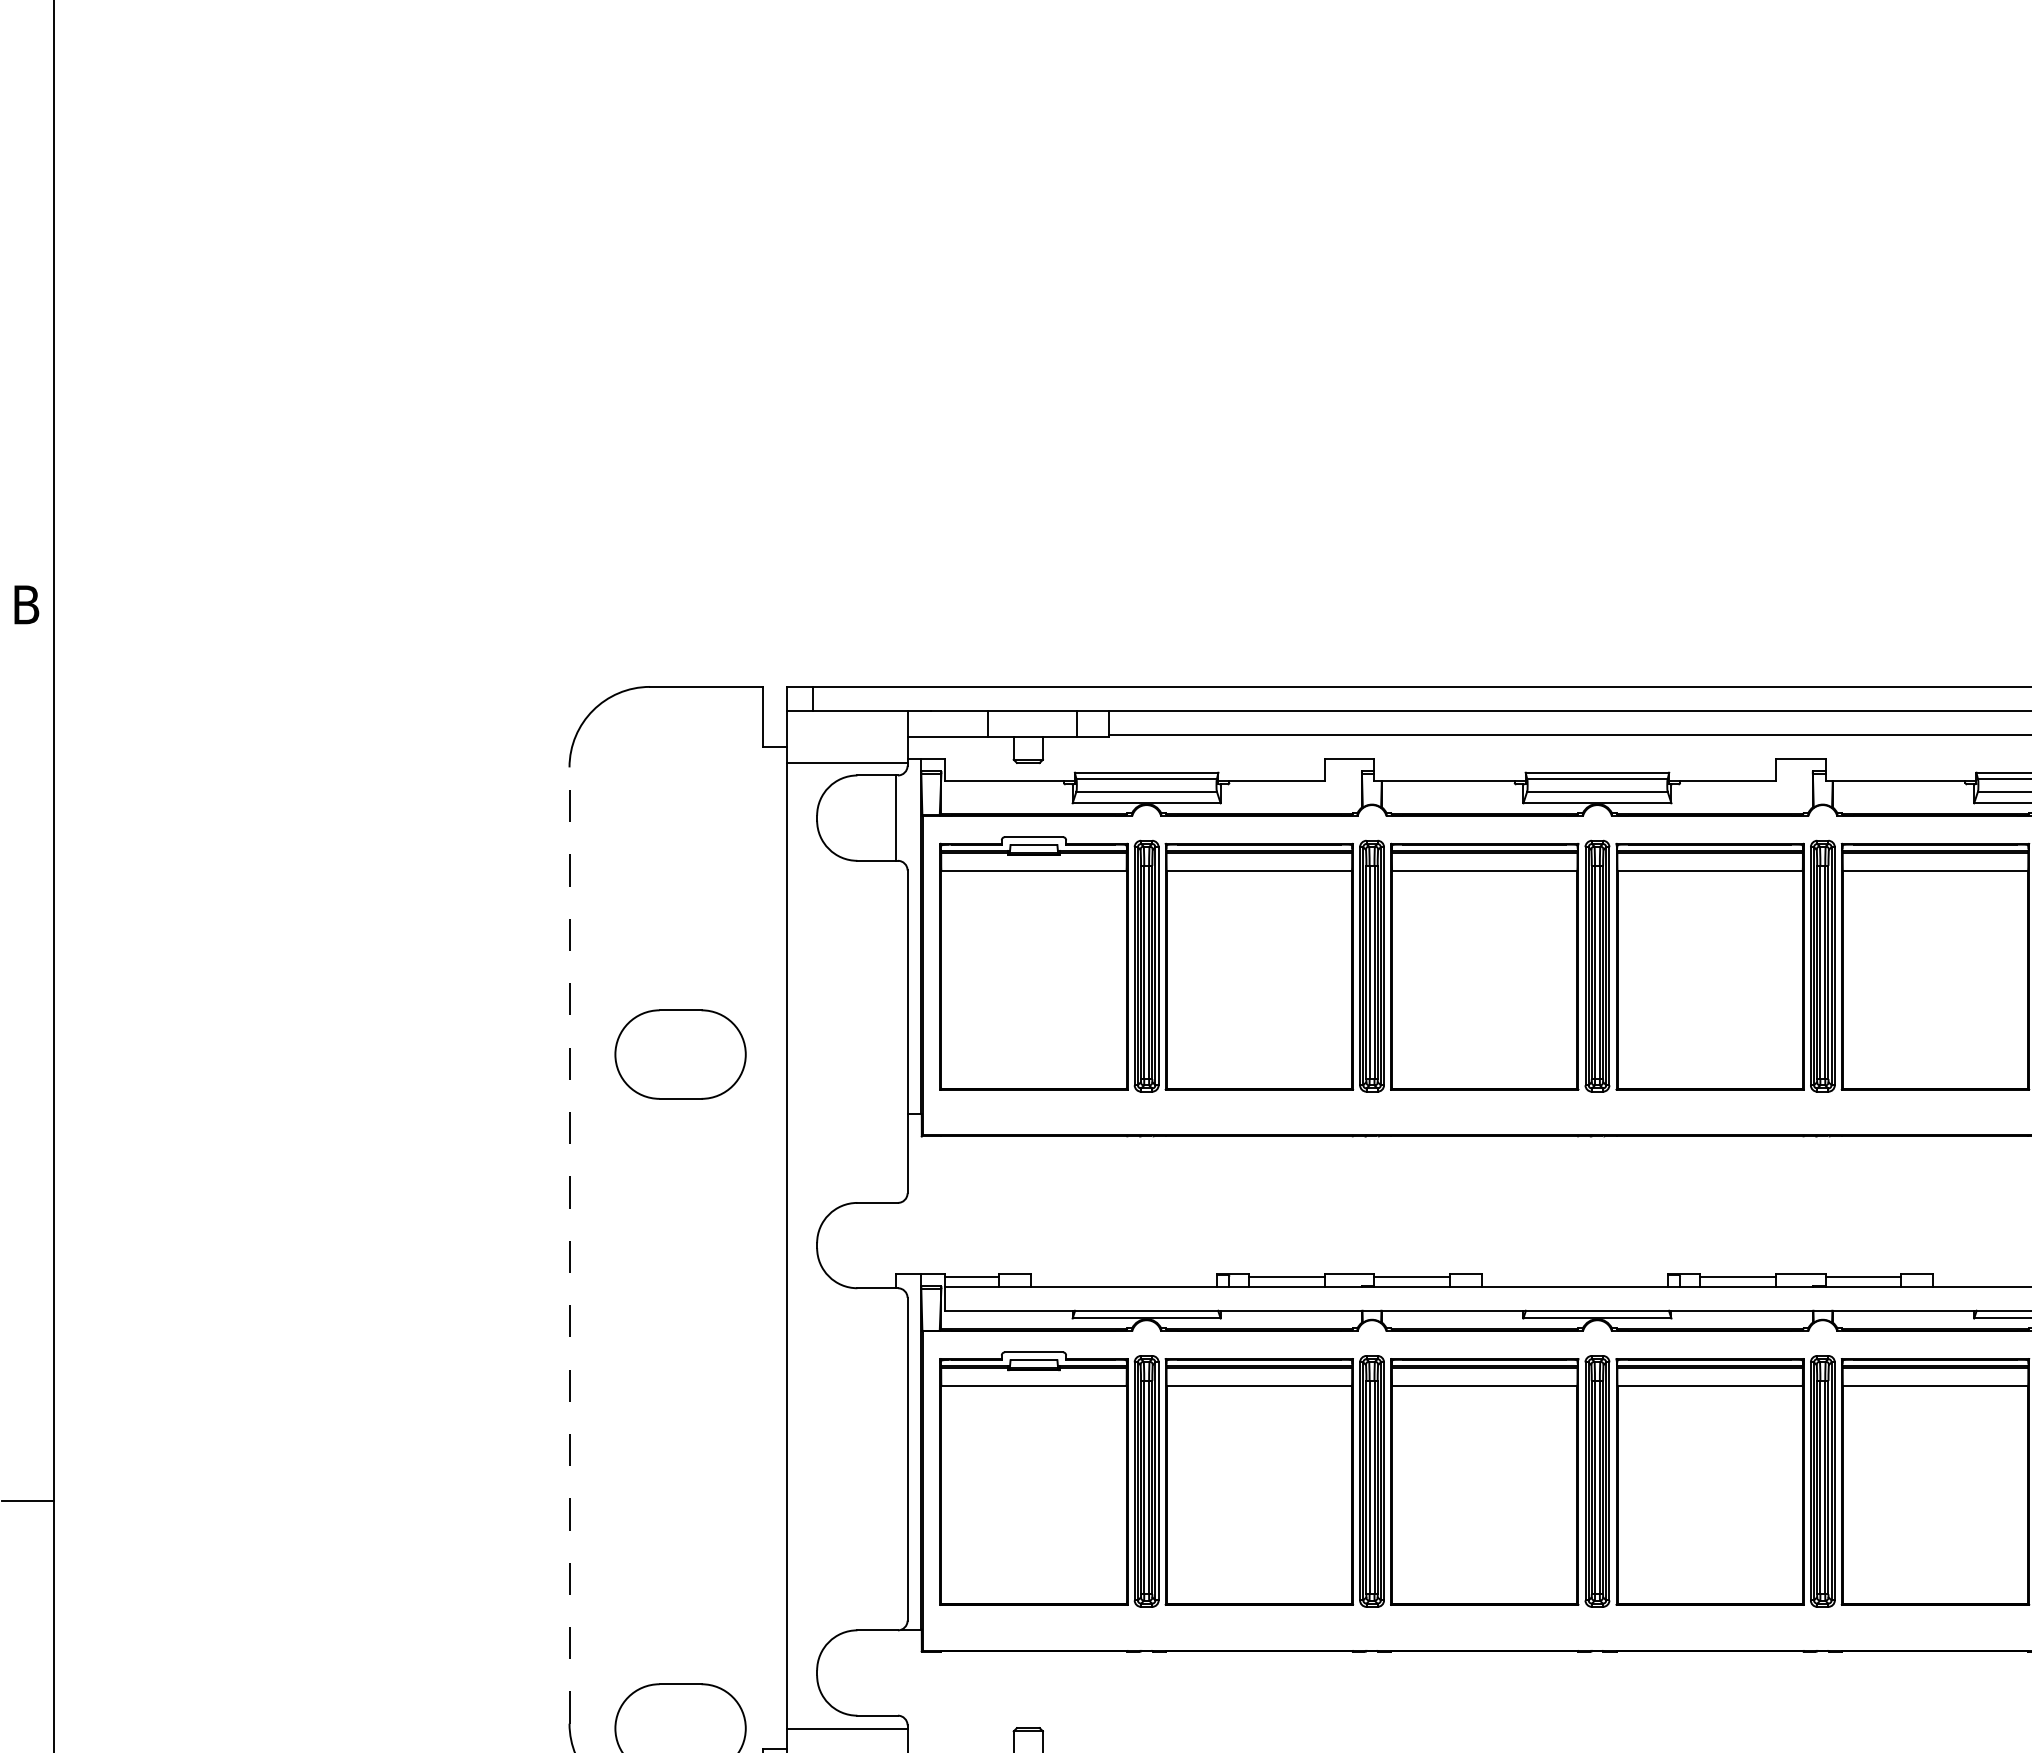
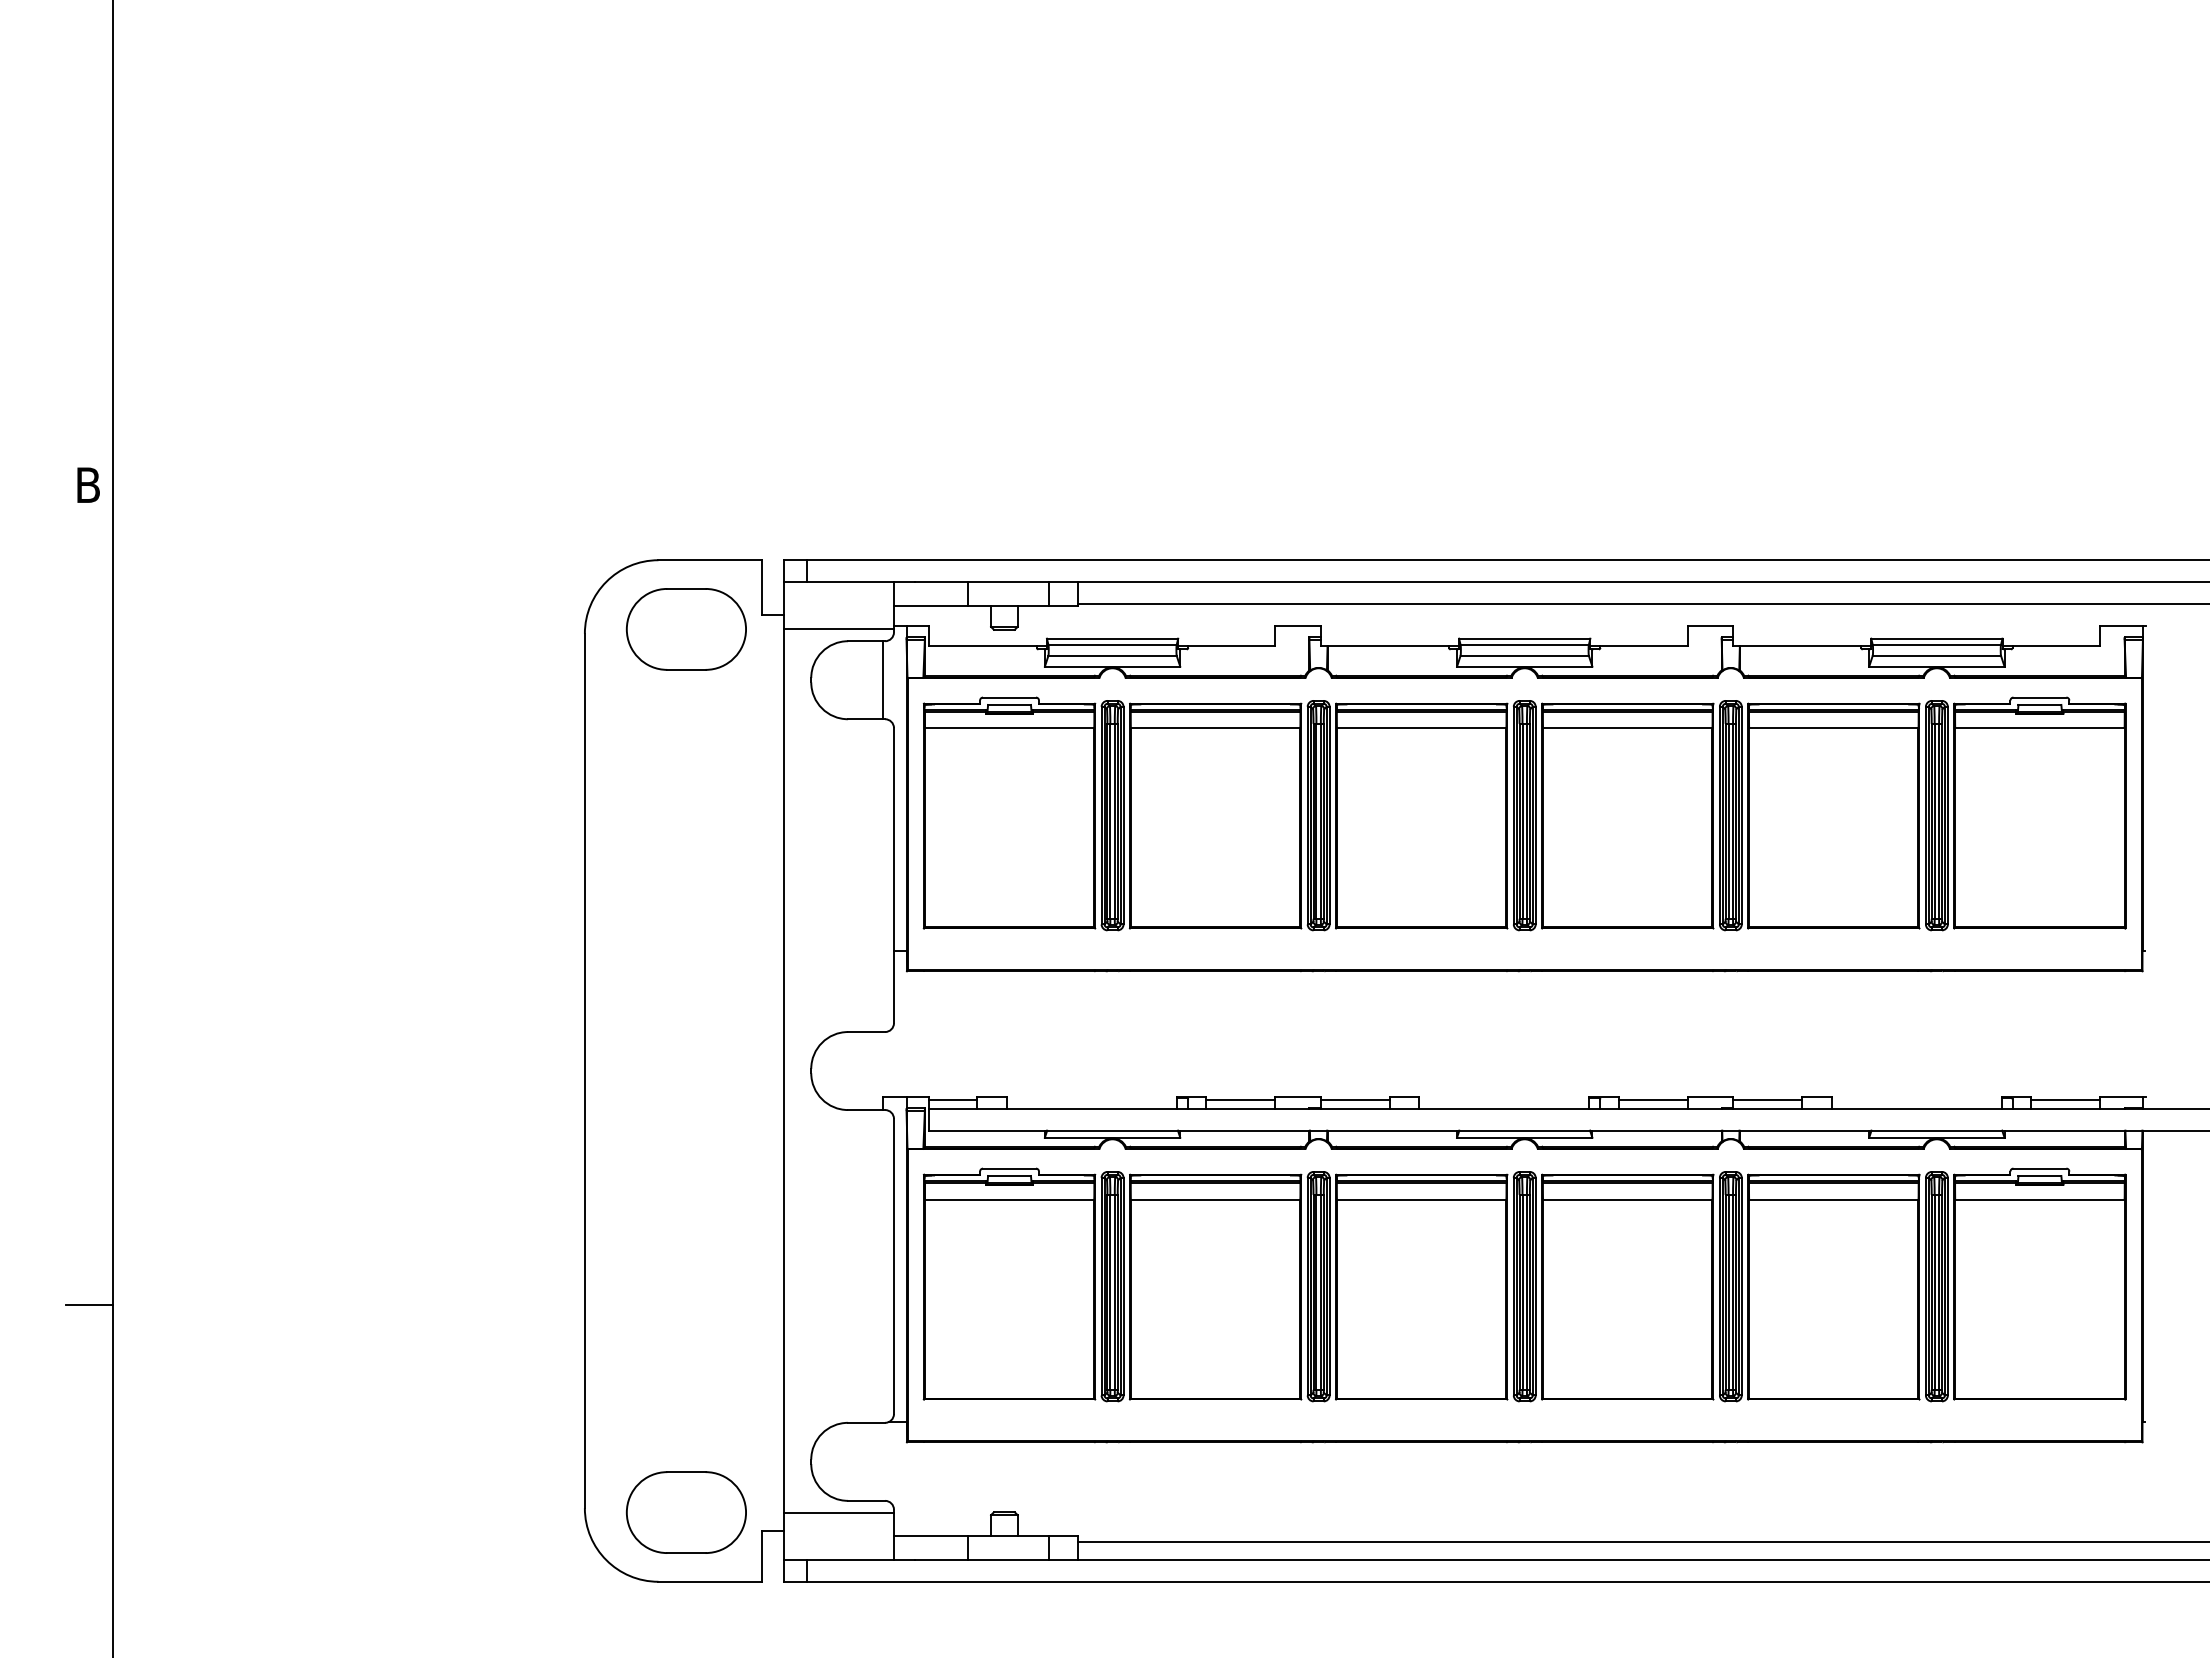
part: (679, 1054) -> (685, 629), moved
line: (569, 1244) -> (584, 1070), dashed -> solid

